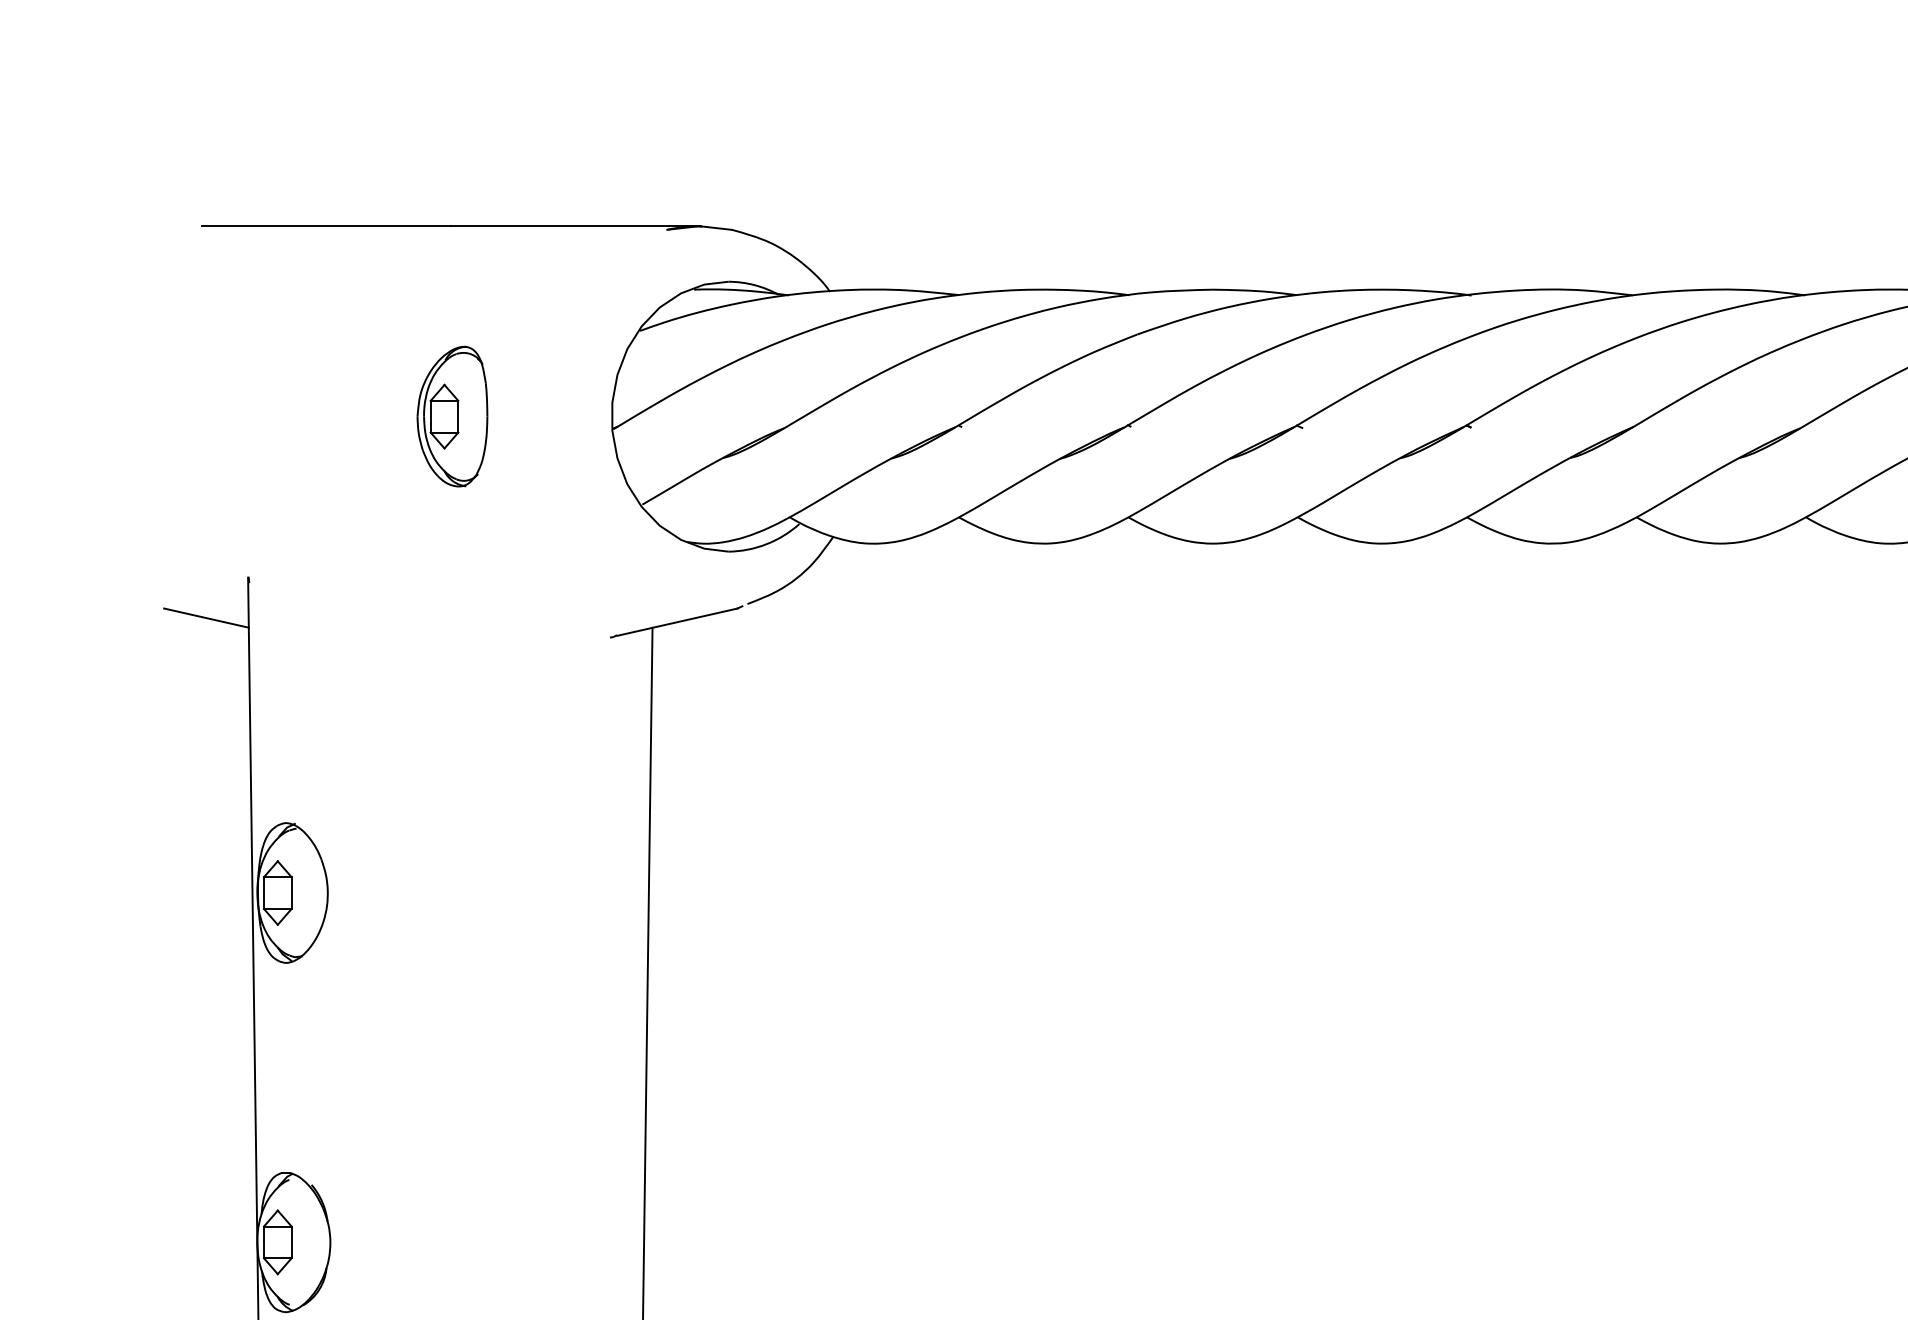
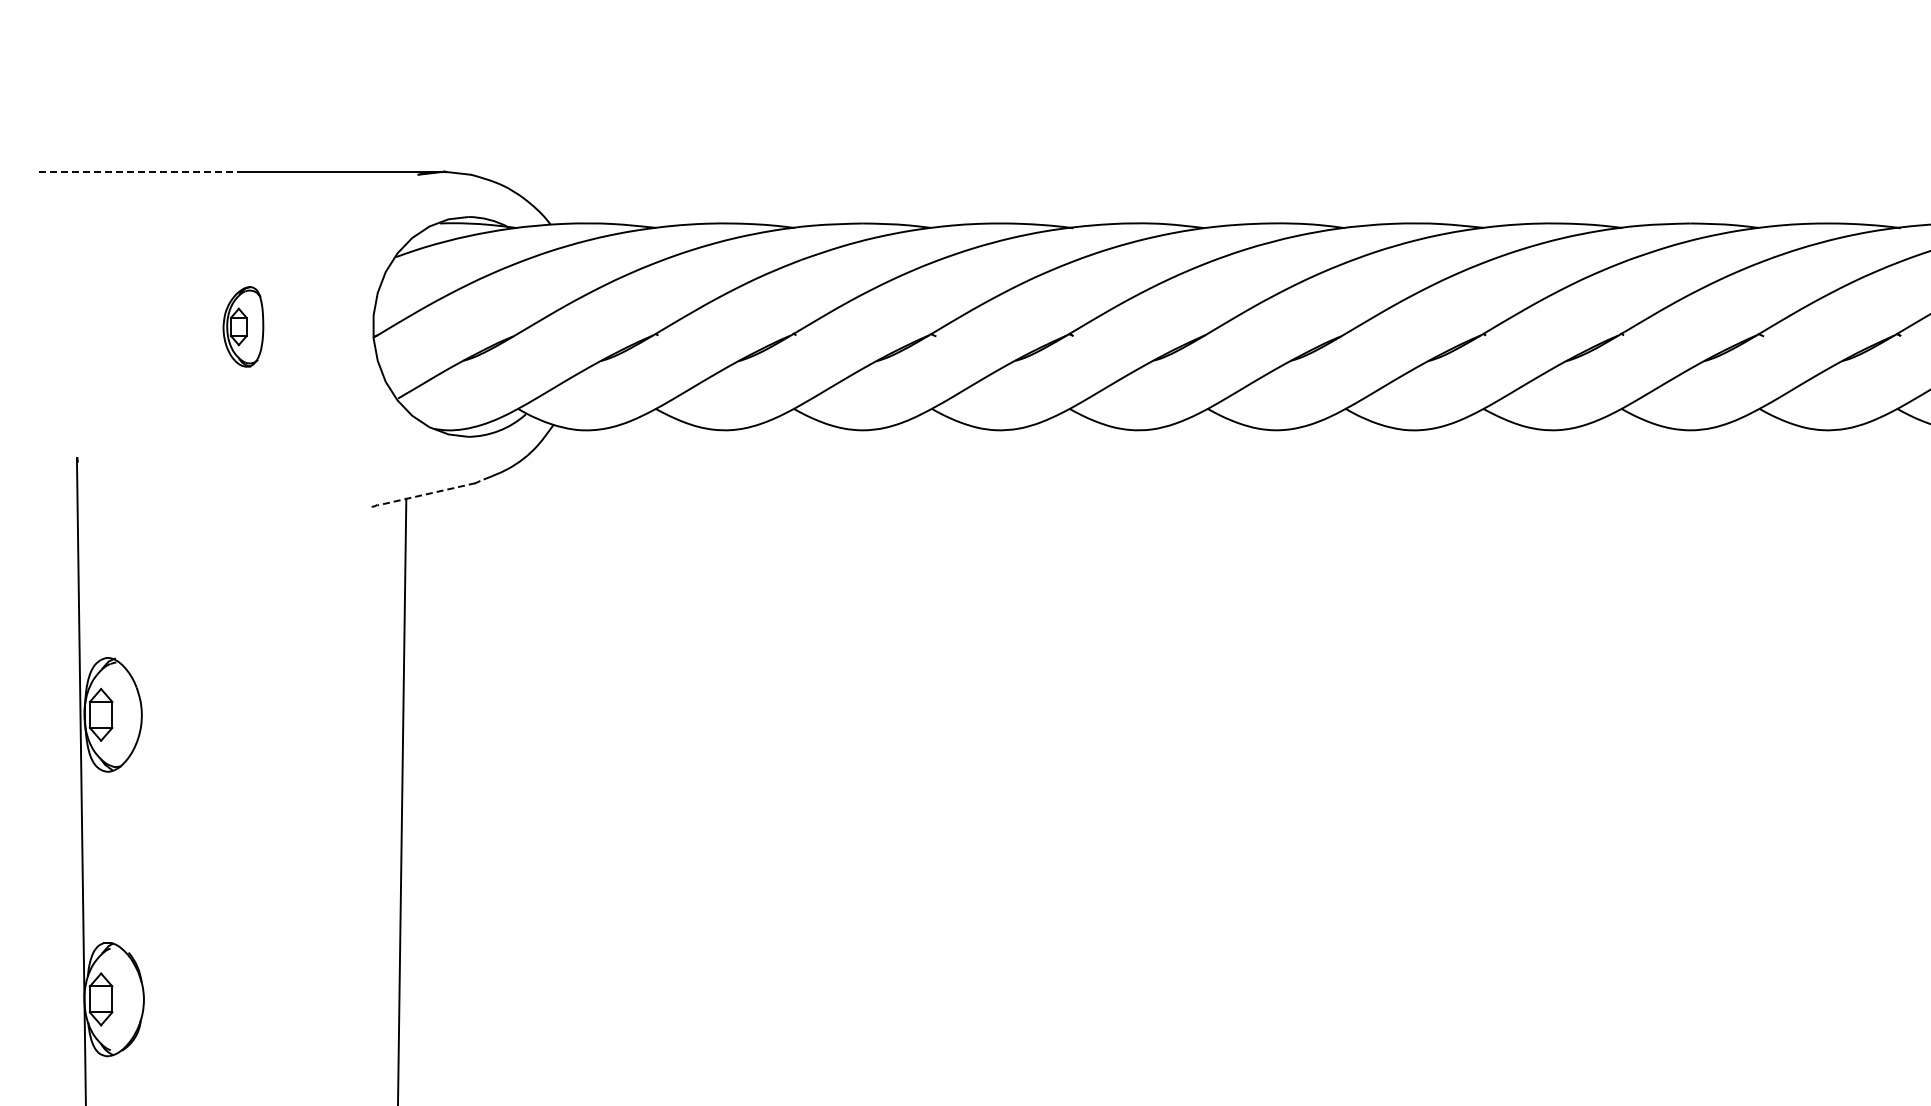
line: (327, 225) -> (141, 171), solid -> dashed
part: (452, 416) -> (243, 326), size x0.7
line: (205, 617) -> (42, 490), removed
line: (677, 622) -> (426, 494), solid -> dashed

